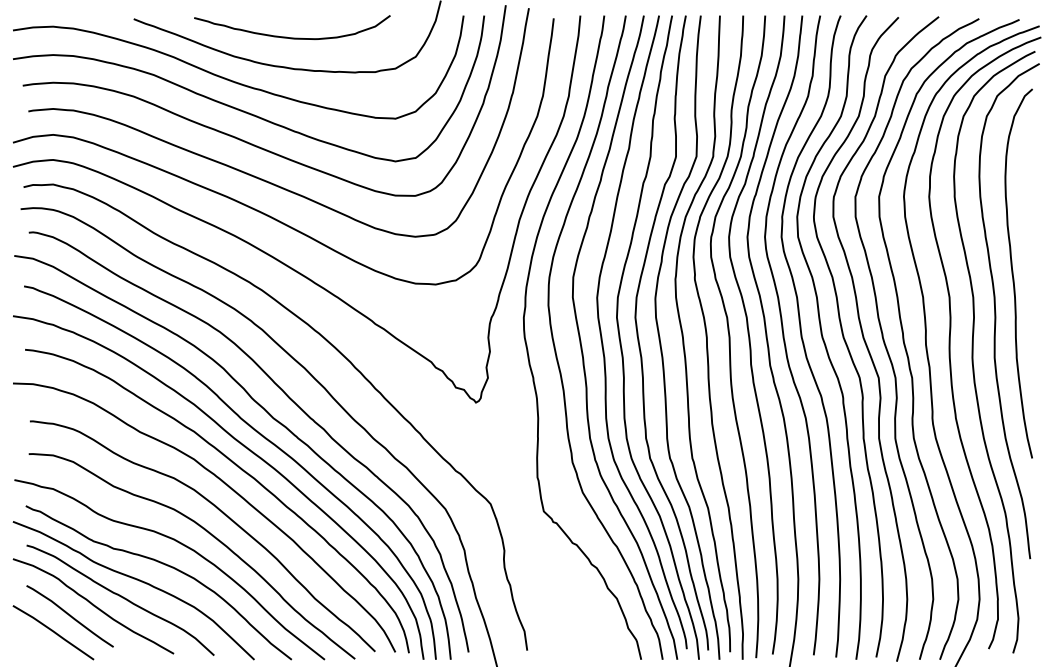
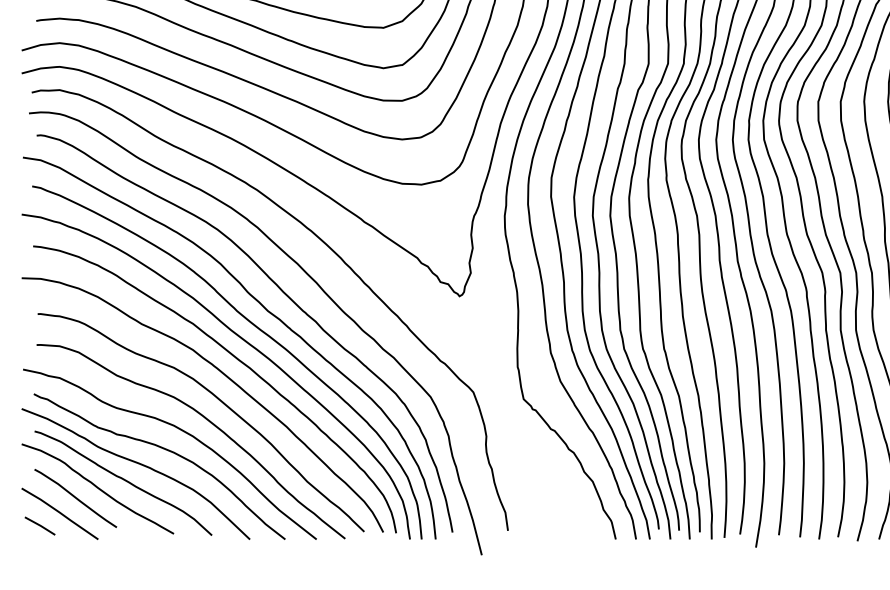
line: (32, 645) -> (40, 525), added

